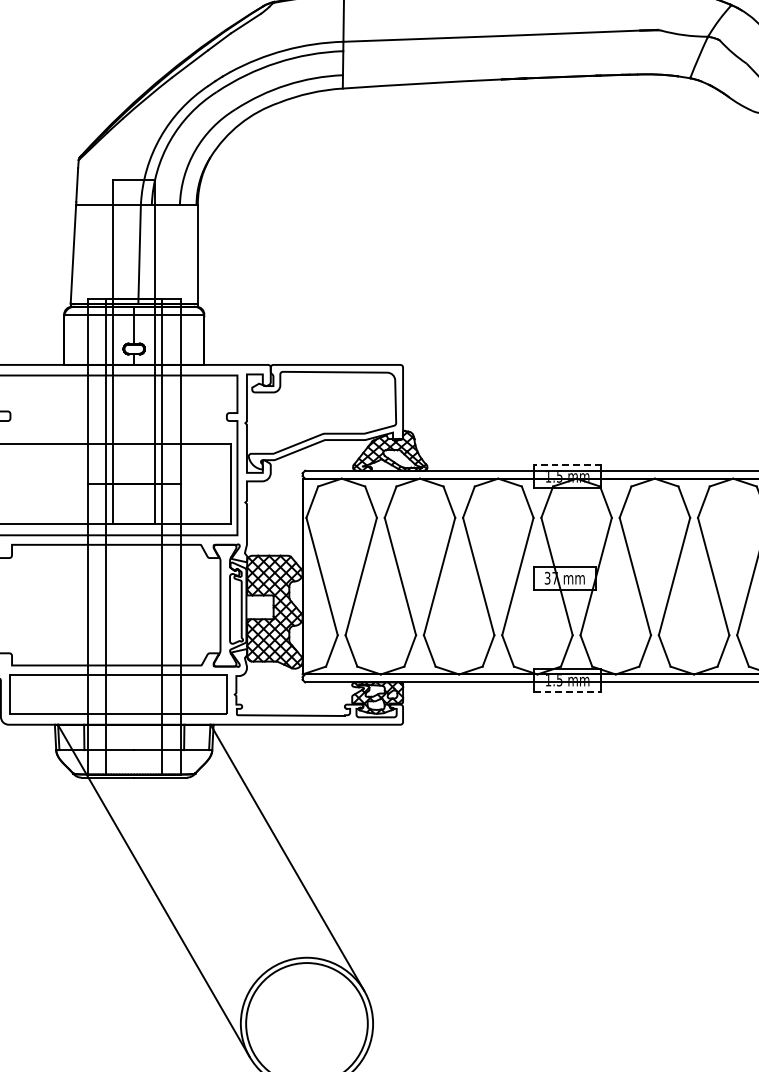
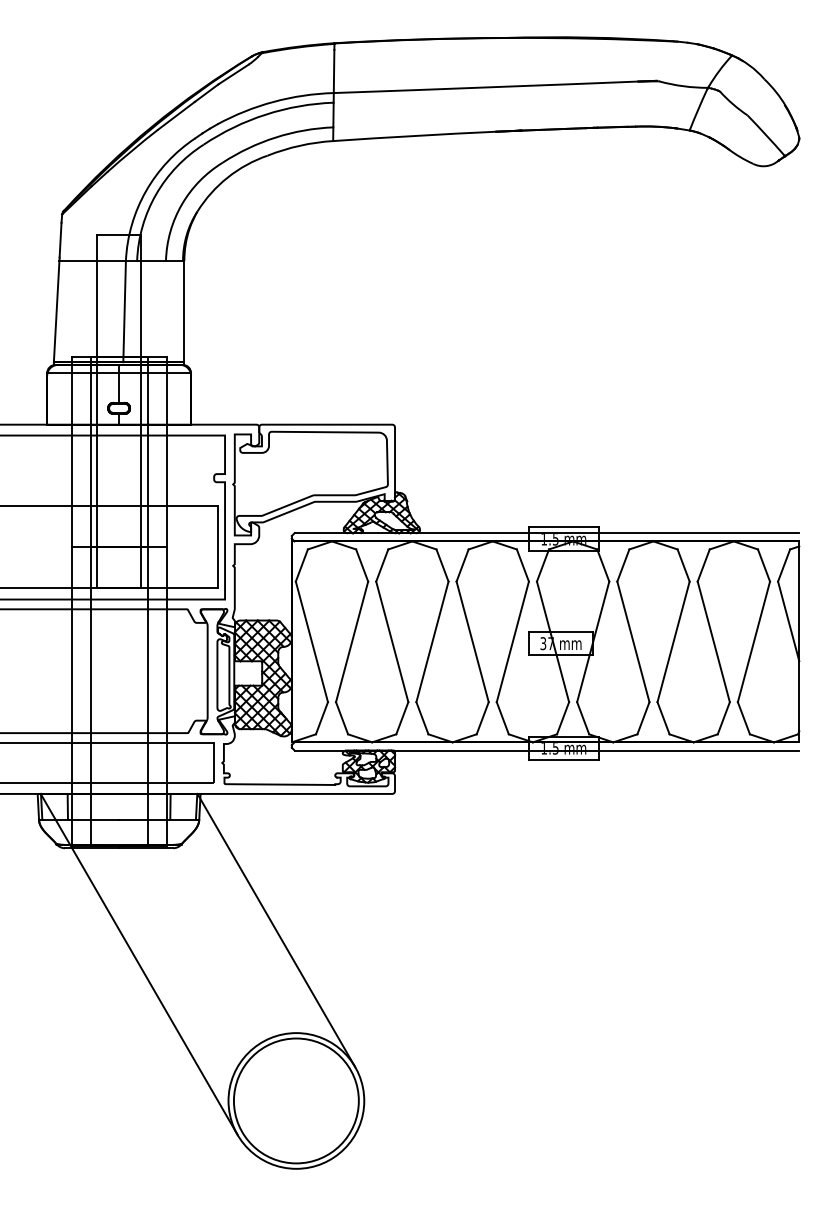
line: (567, 465) -> (563, 527), dashed -> solid
line: (567, 691) -> (563, 759), dashed -> solid

